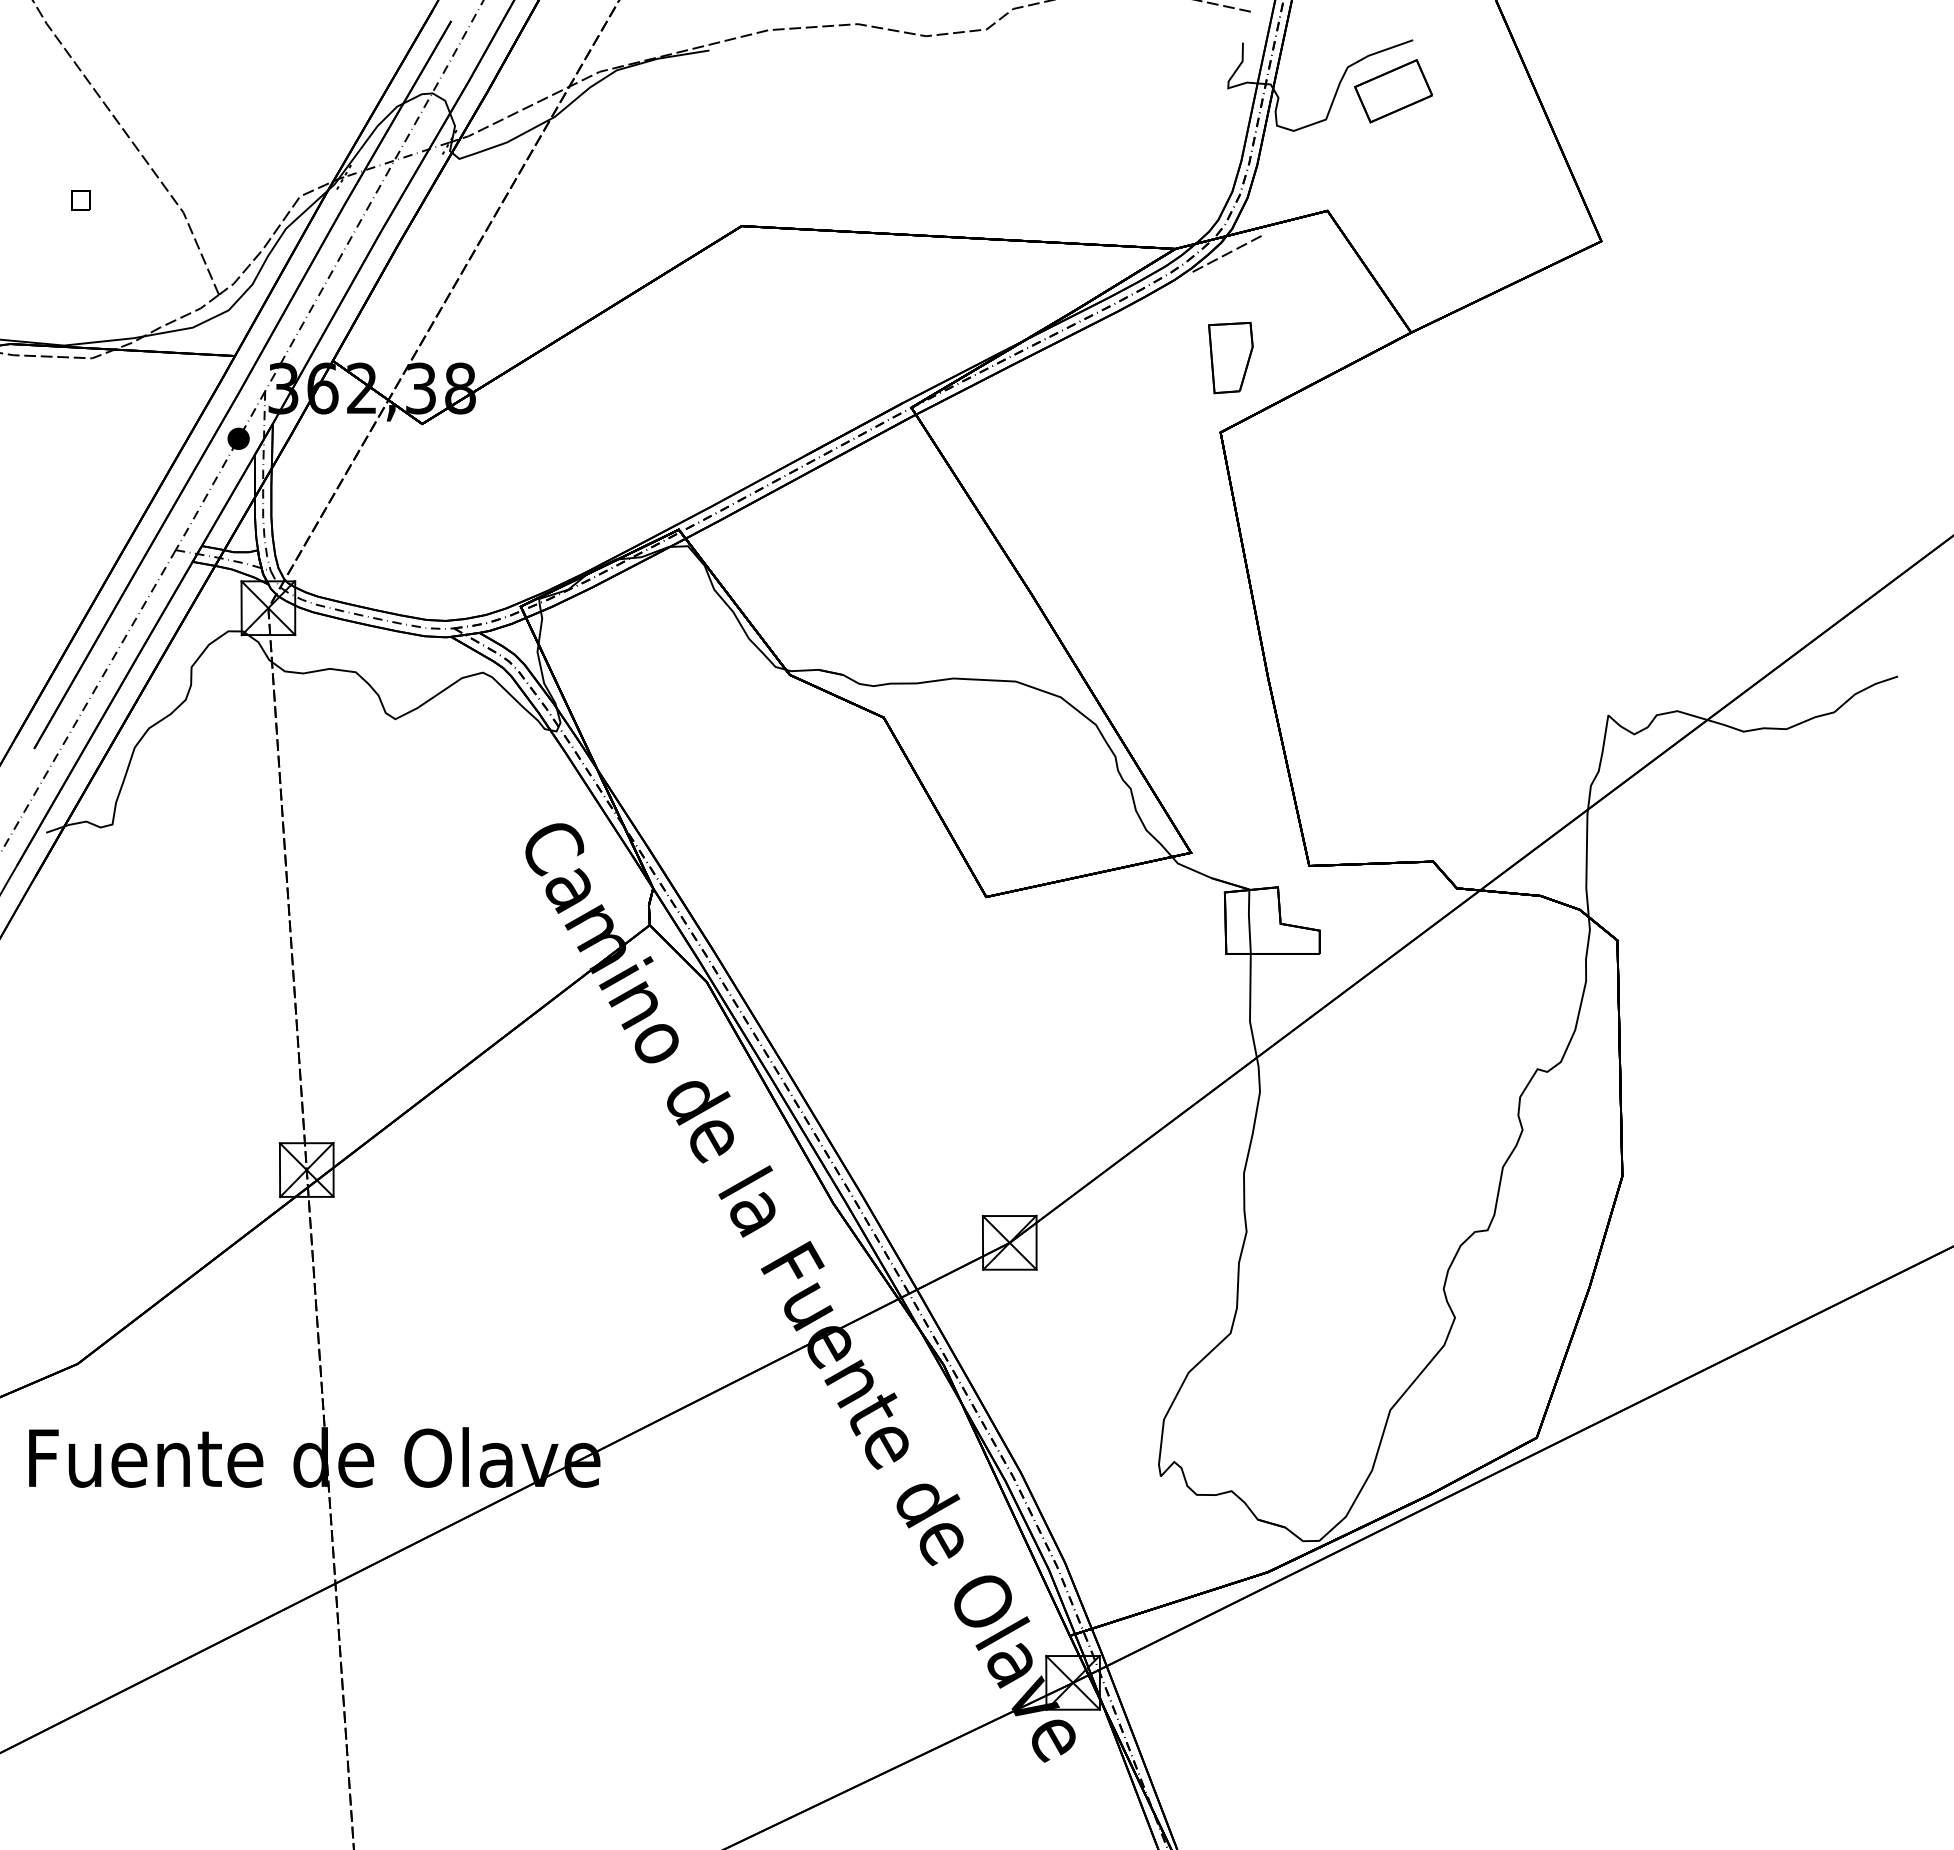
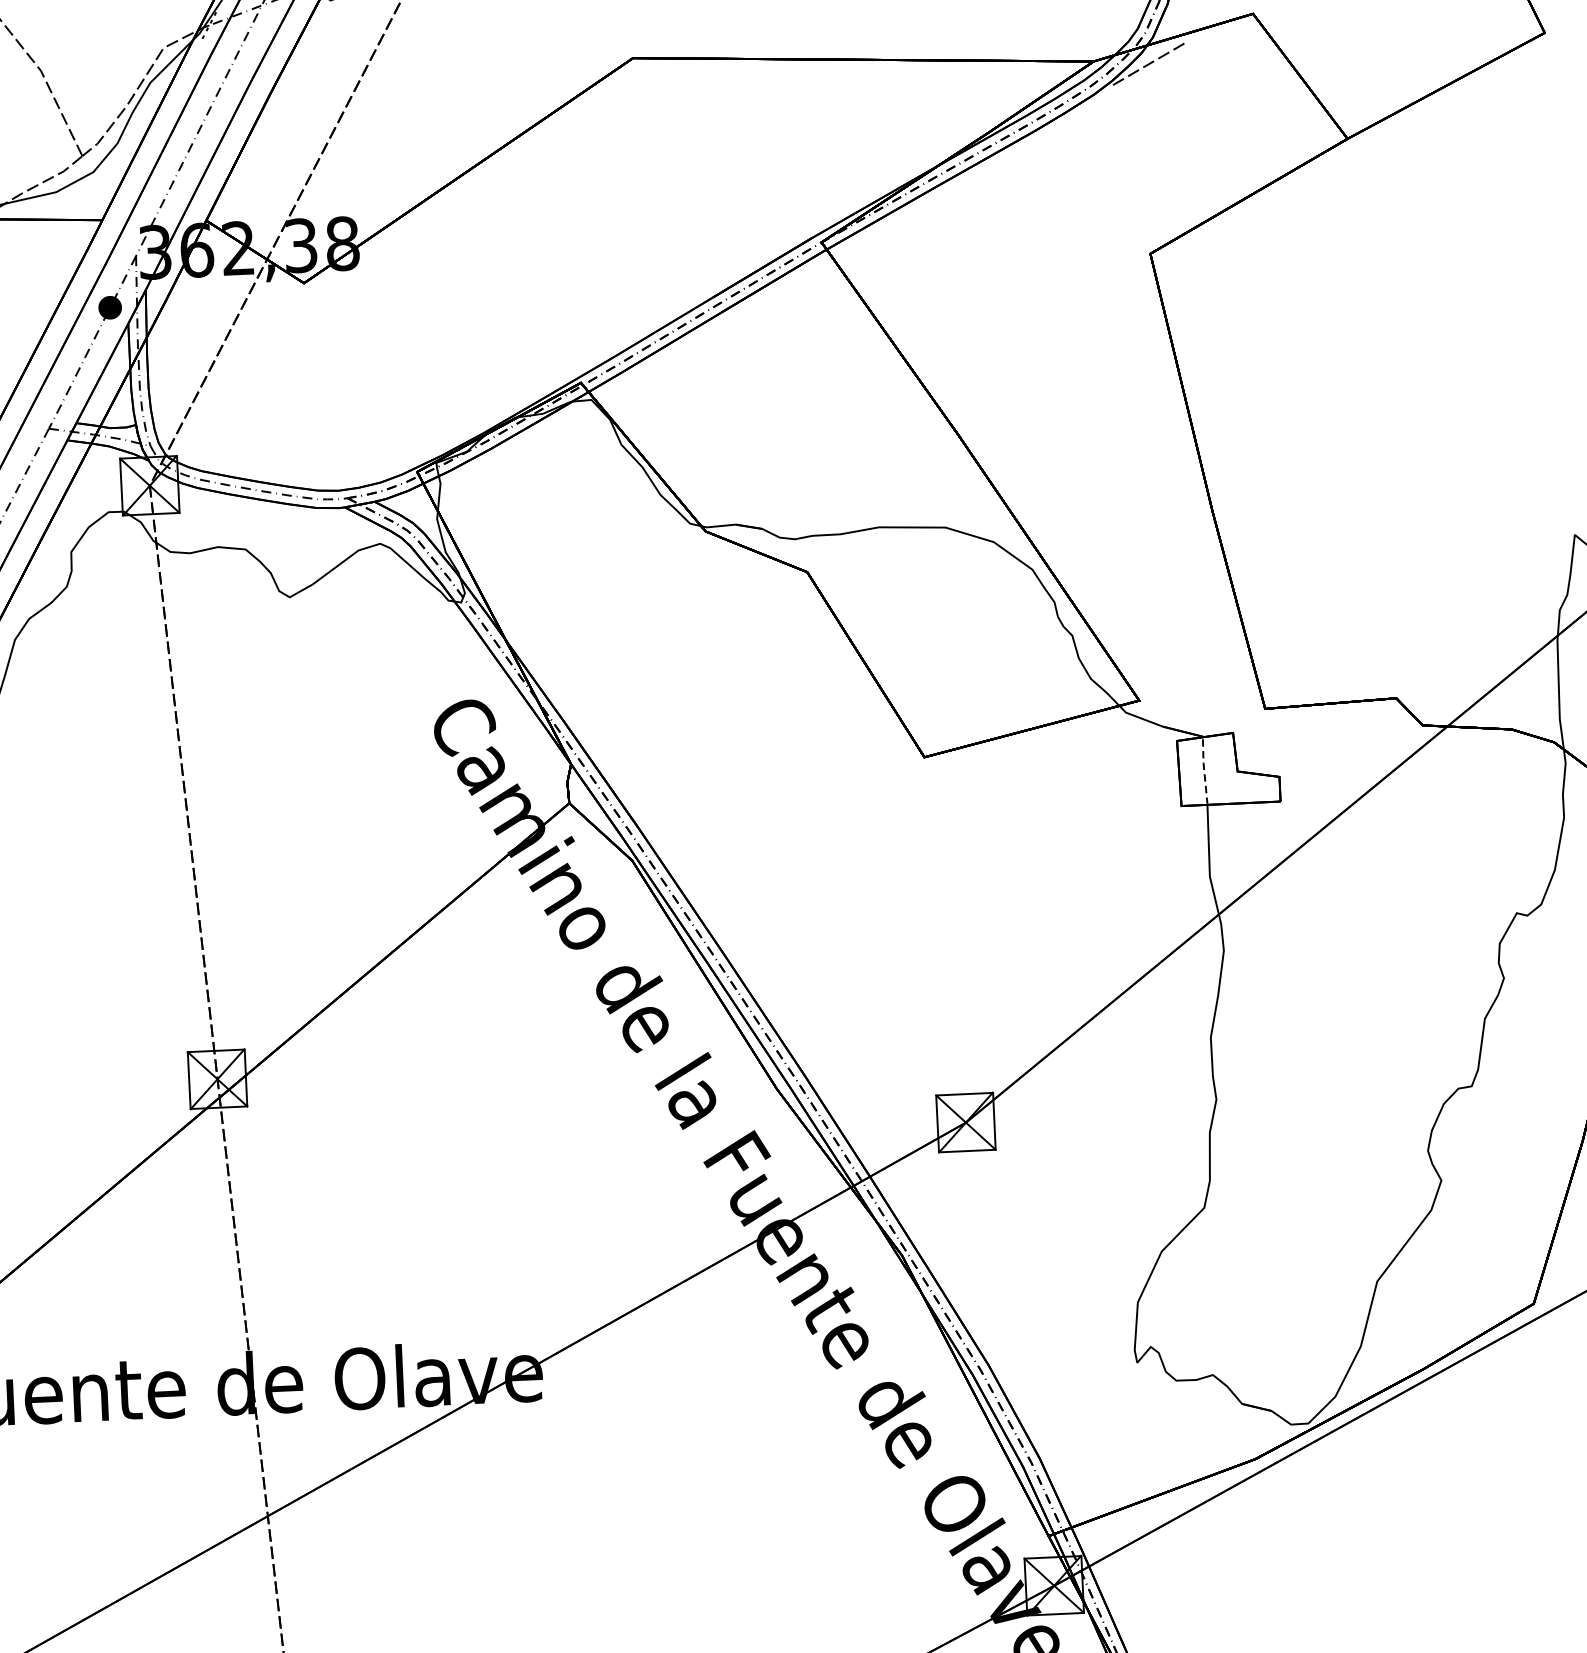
part: (1230, 357) -> (1157, 173), removed
line: (1249, 922) -> (1204, 771), solid -> dashed

